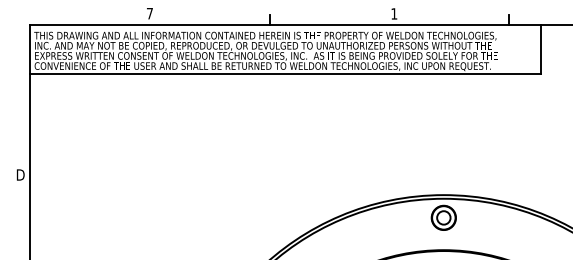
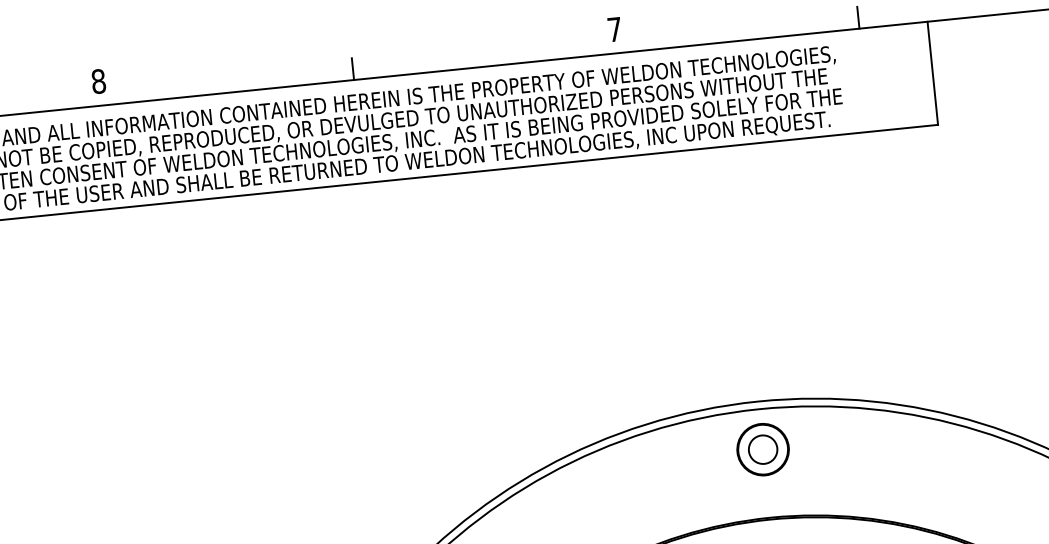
text: (149, 13) -> (97, 81), 7 -> 8
text: (394, 13) -> (615, 28), 1 -> 7

